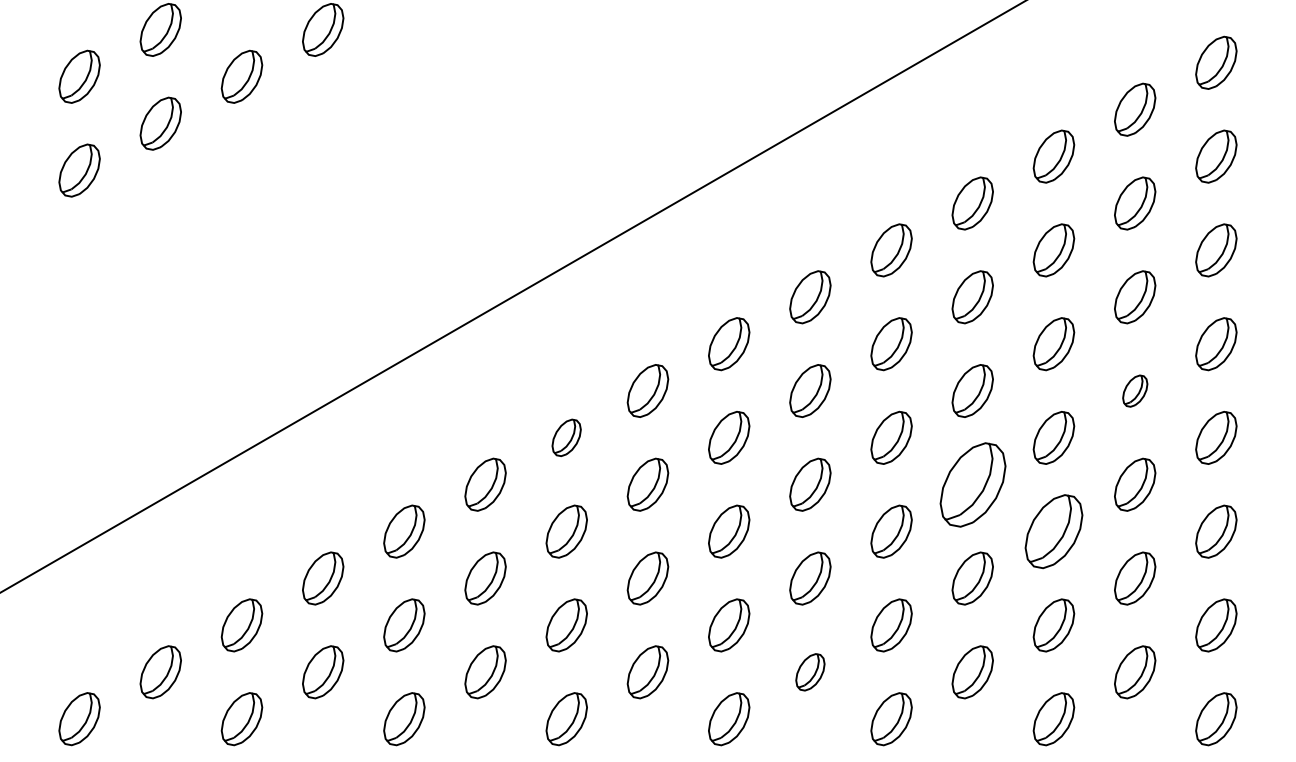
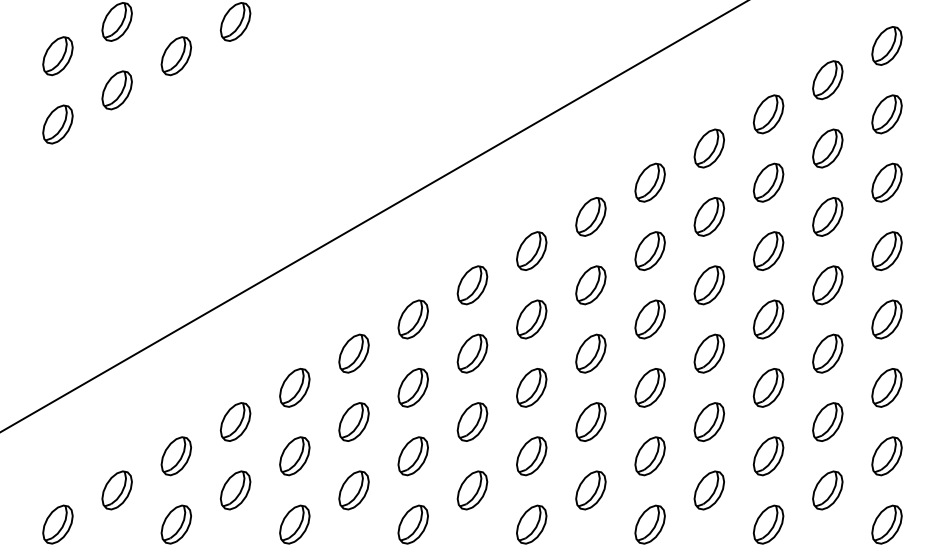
part: (1134, 391) -> (827, 285), size x1.67
part: (565, 437) -> (412, 319), size x1.43
part: (971, 484) -> (708, 353), size x0.62
part: (1053, 531) -> (768, 387), size x0.71
part: (809, 672) -> (590, 490), size x1.43

